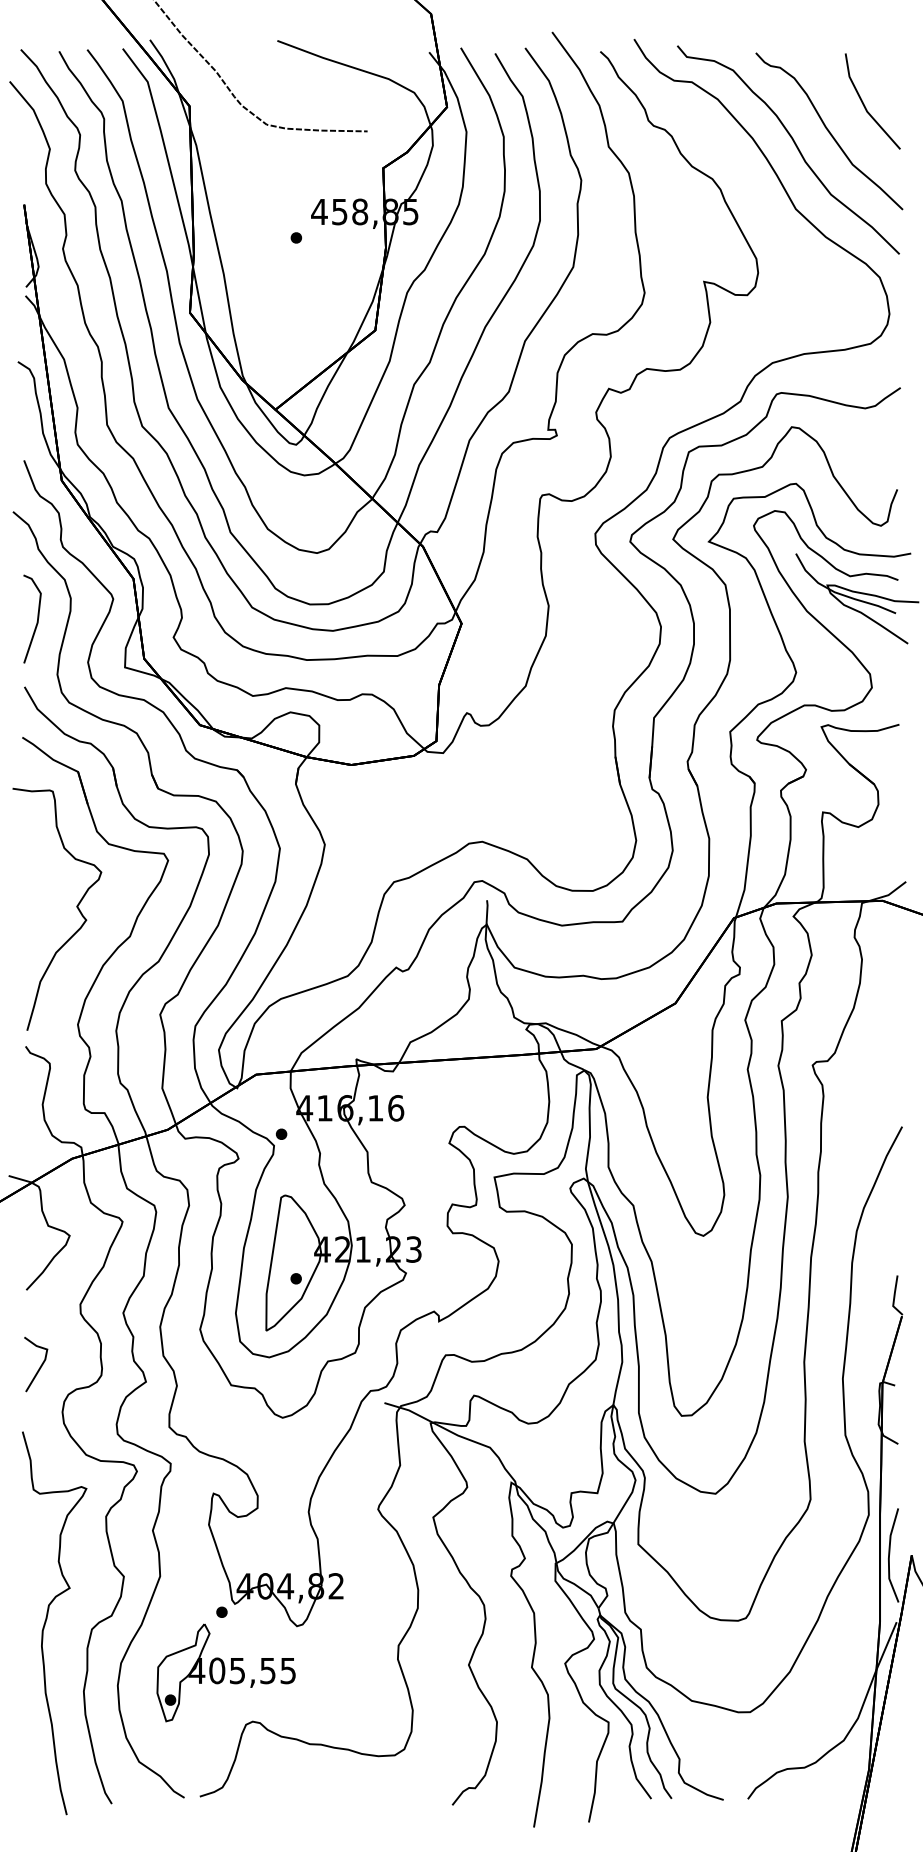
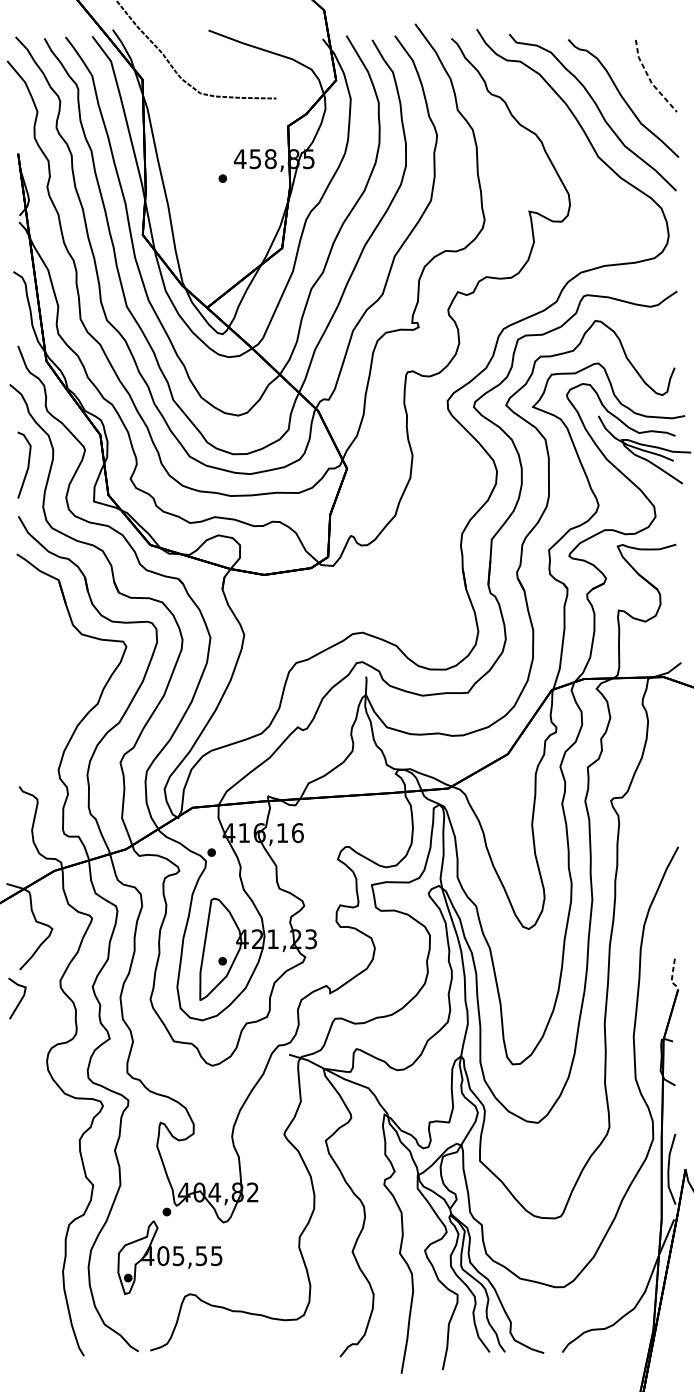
line: (864, 106) -> (650, 79), solid -> dashed
curve: (76, 907) -> (57, 682), removed
line: (894, 1297) -> (672, 975), solid -> dashed
line: (40, 1365) -> (20, 999), moved
curve: (47, 1619) -> (35, 1217), removed

